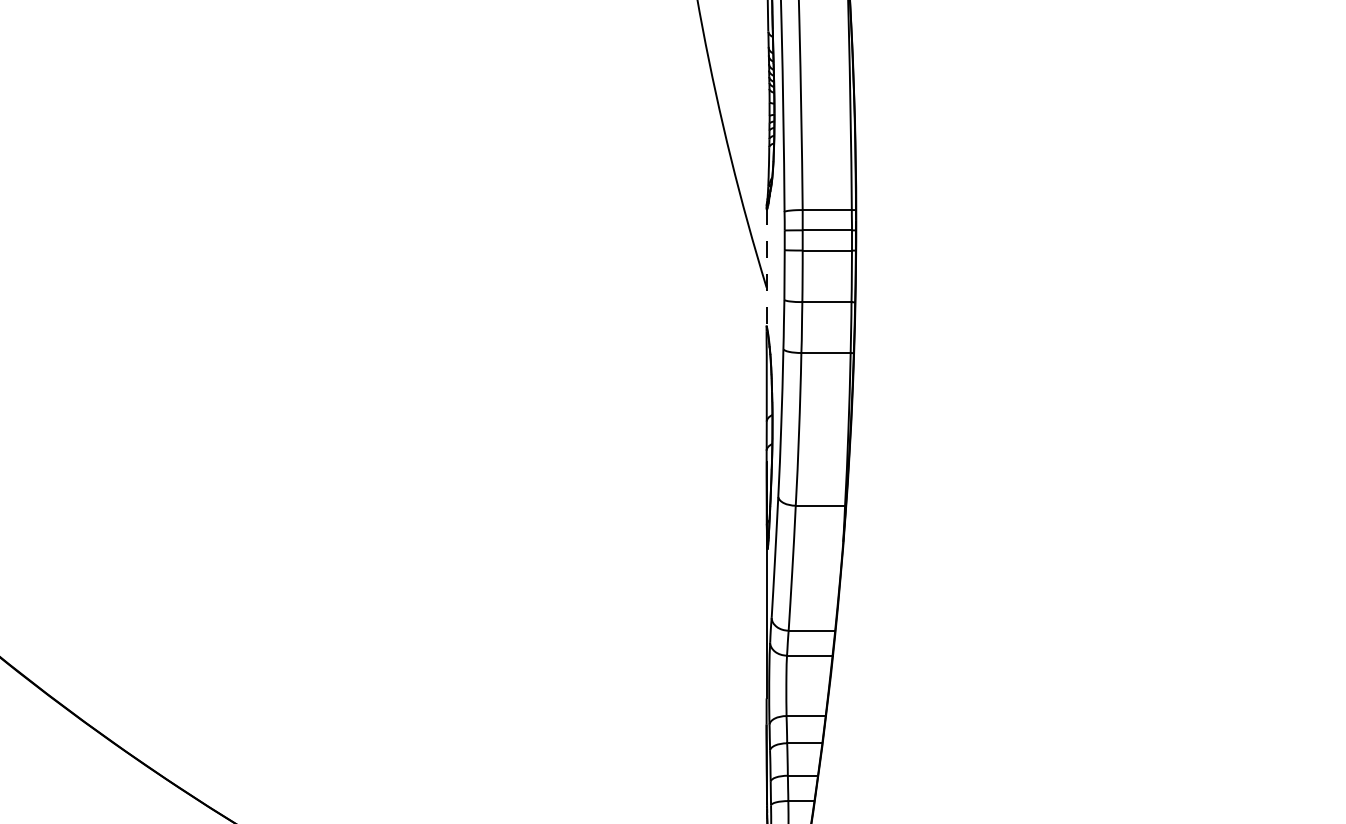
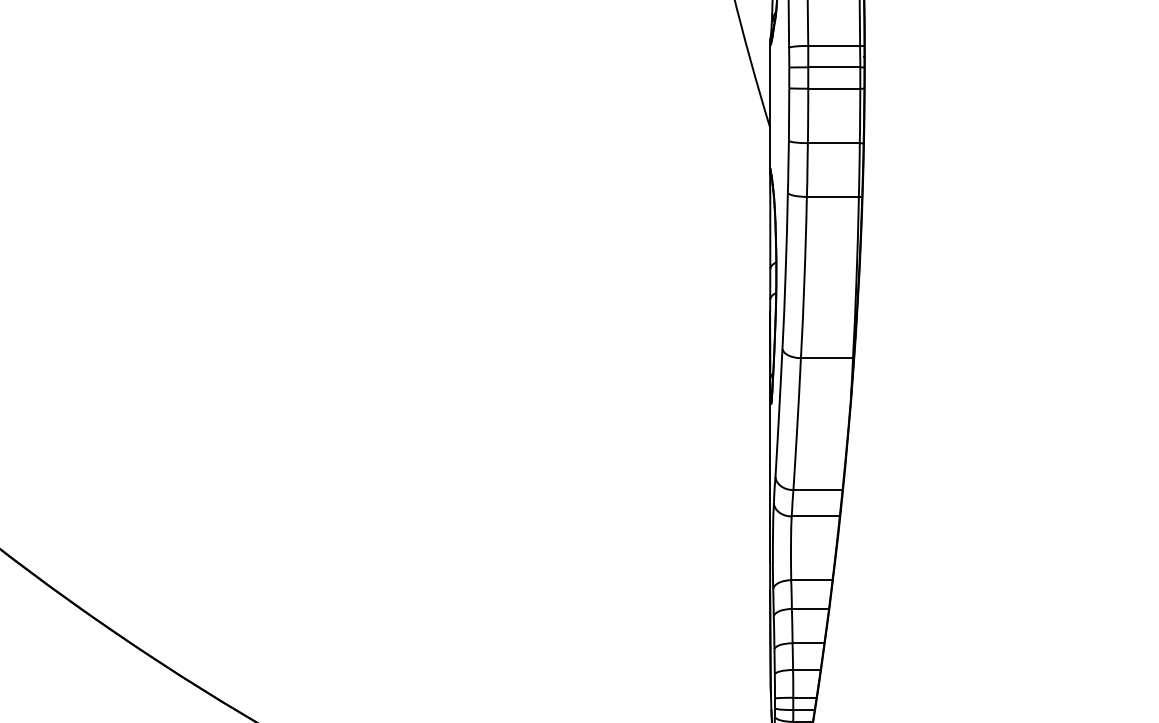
line: (766, 269) -> (770, 108), dashed -> solid

